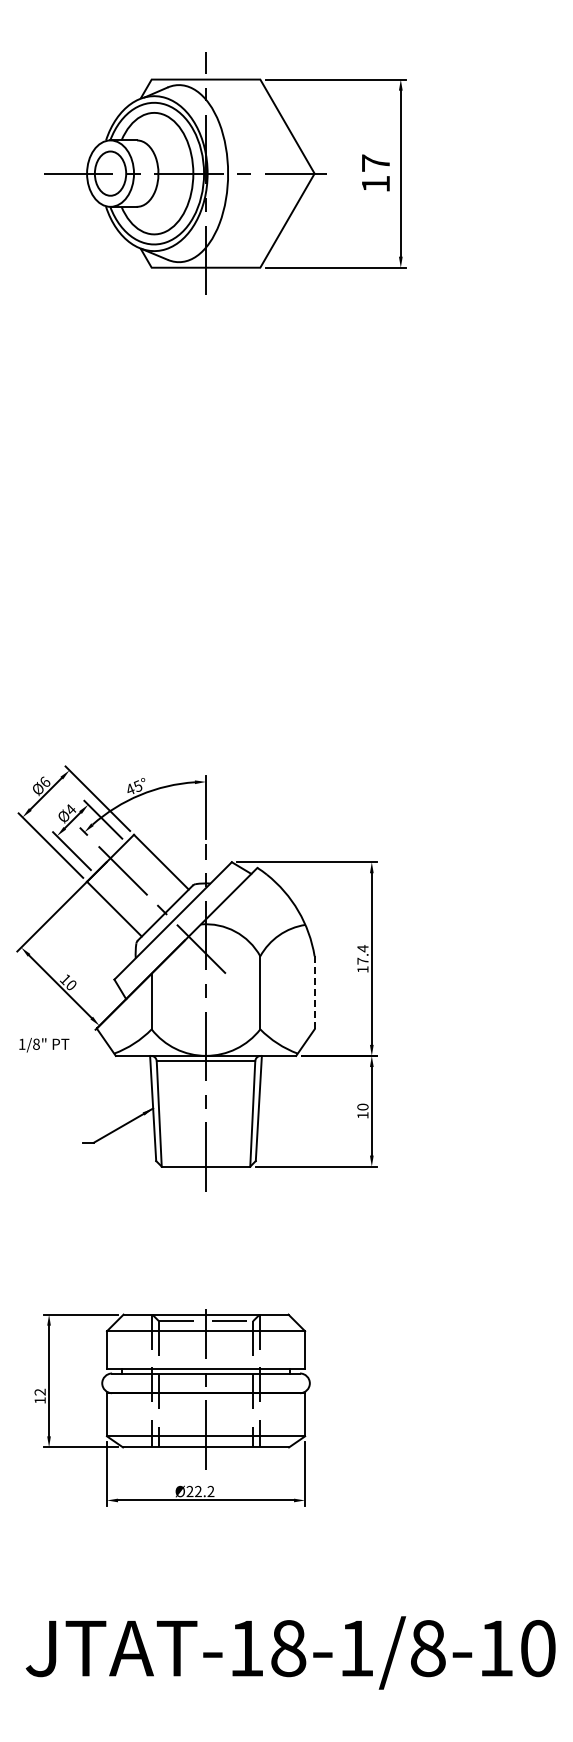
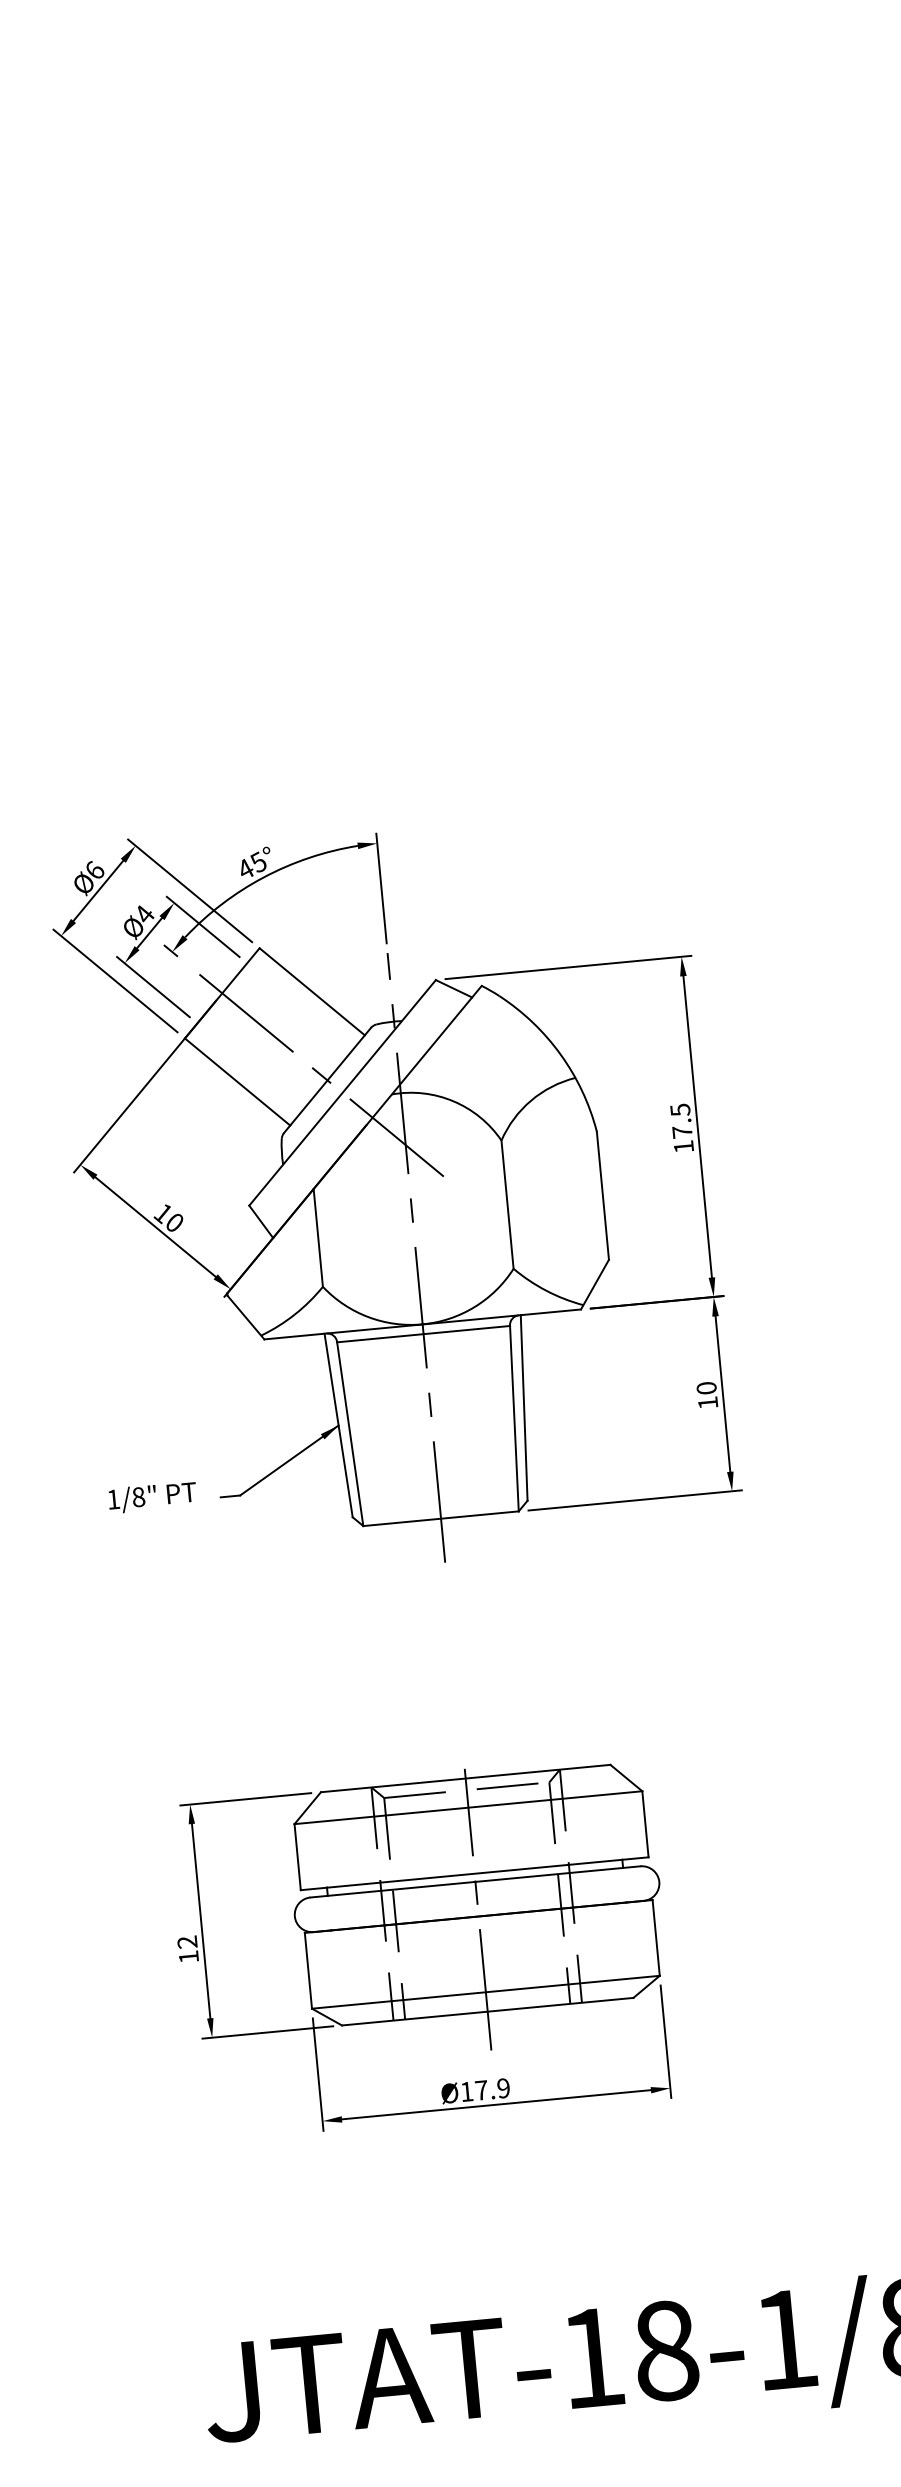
text: (362, 948) -> (679, 1109), 17.4 -> 17.5
line: (314, 992) -> (602, 1195), dashed -> solid
text: (44, 1045) -> (153, 1497), moved
text: (200, 1491) -> (485, 2089), Ø22.2 -> Ø17.9

